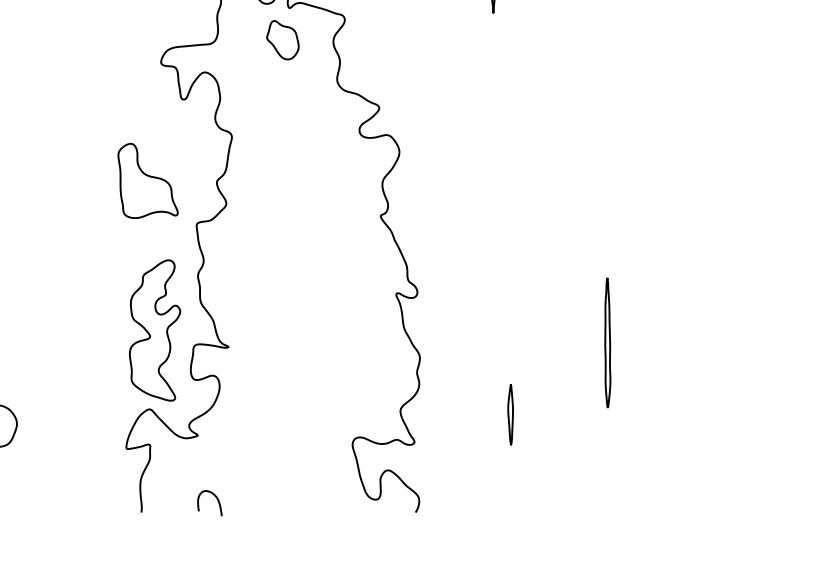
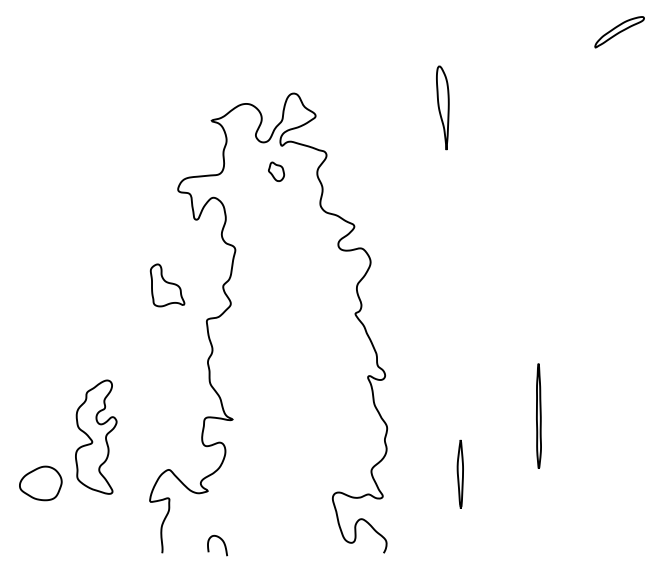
part: (282, 39) -> (276, 171), size x0.6
part: (147, 181) -> (167, 285), size x0.7
part: (155, 329) -> (96, 436), moved
part: (510, 413) -> (460, 473), size x1.4

